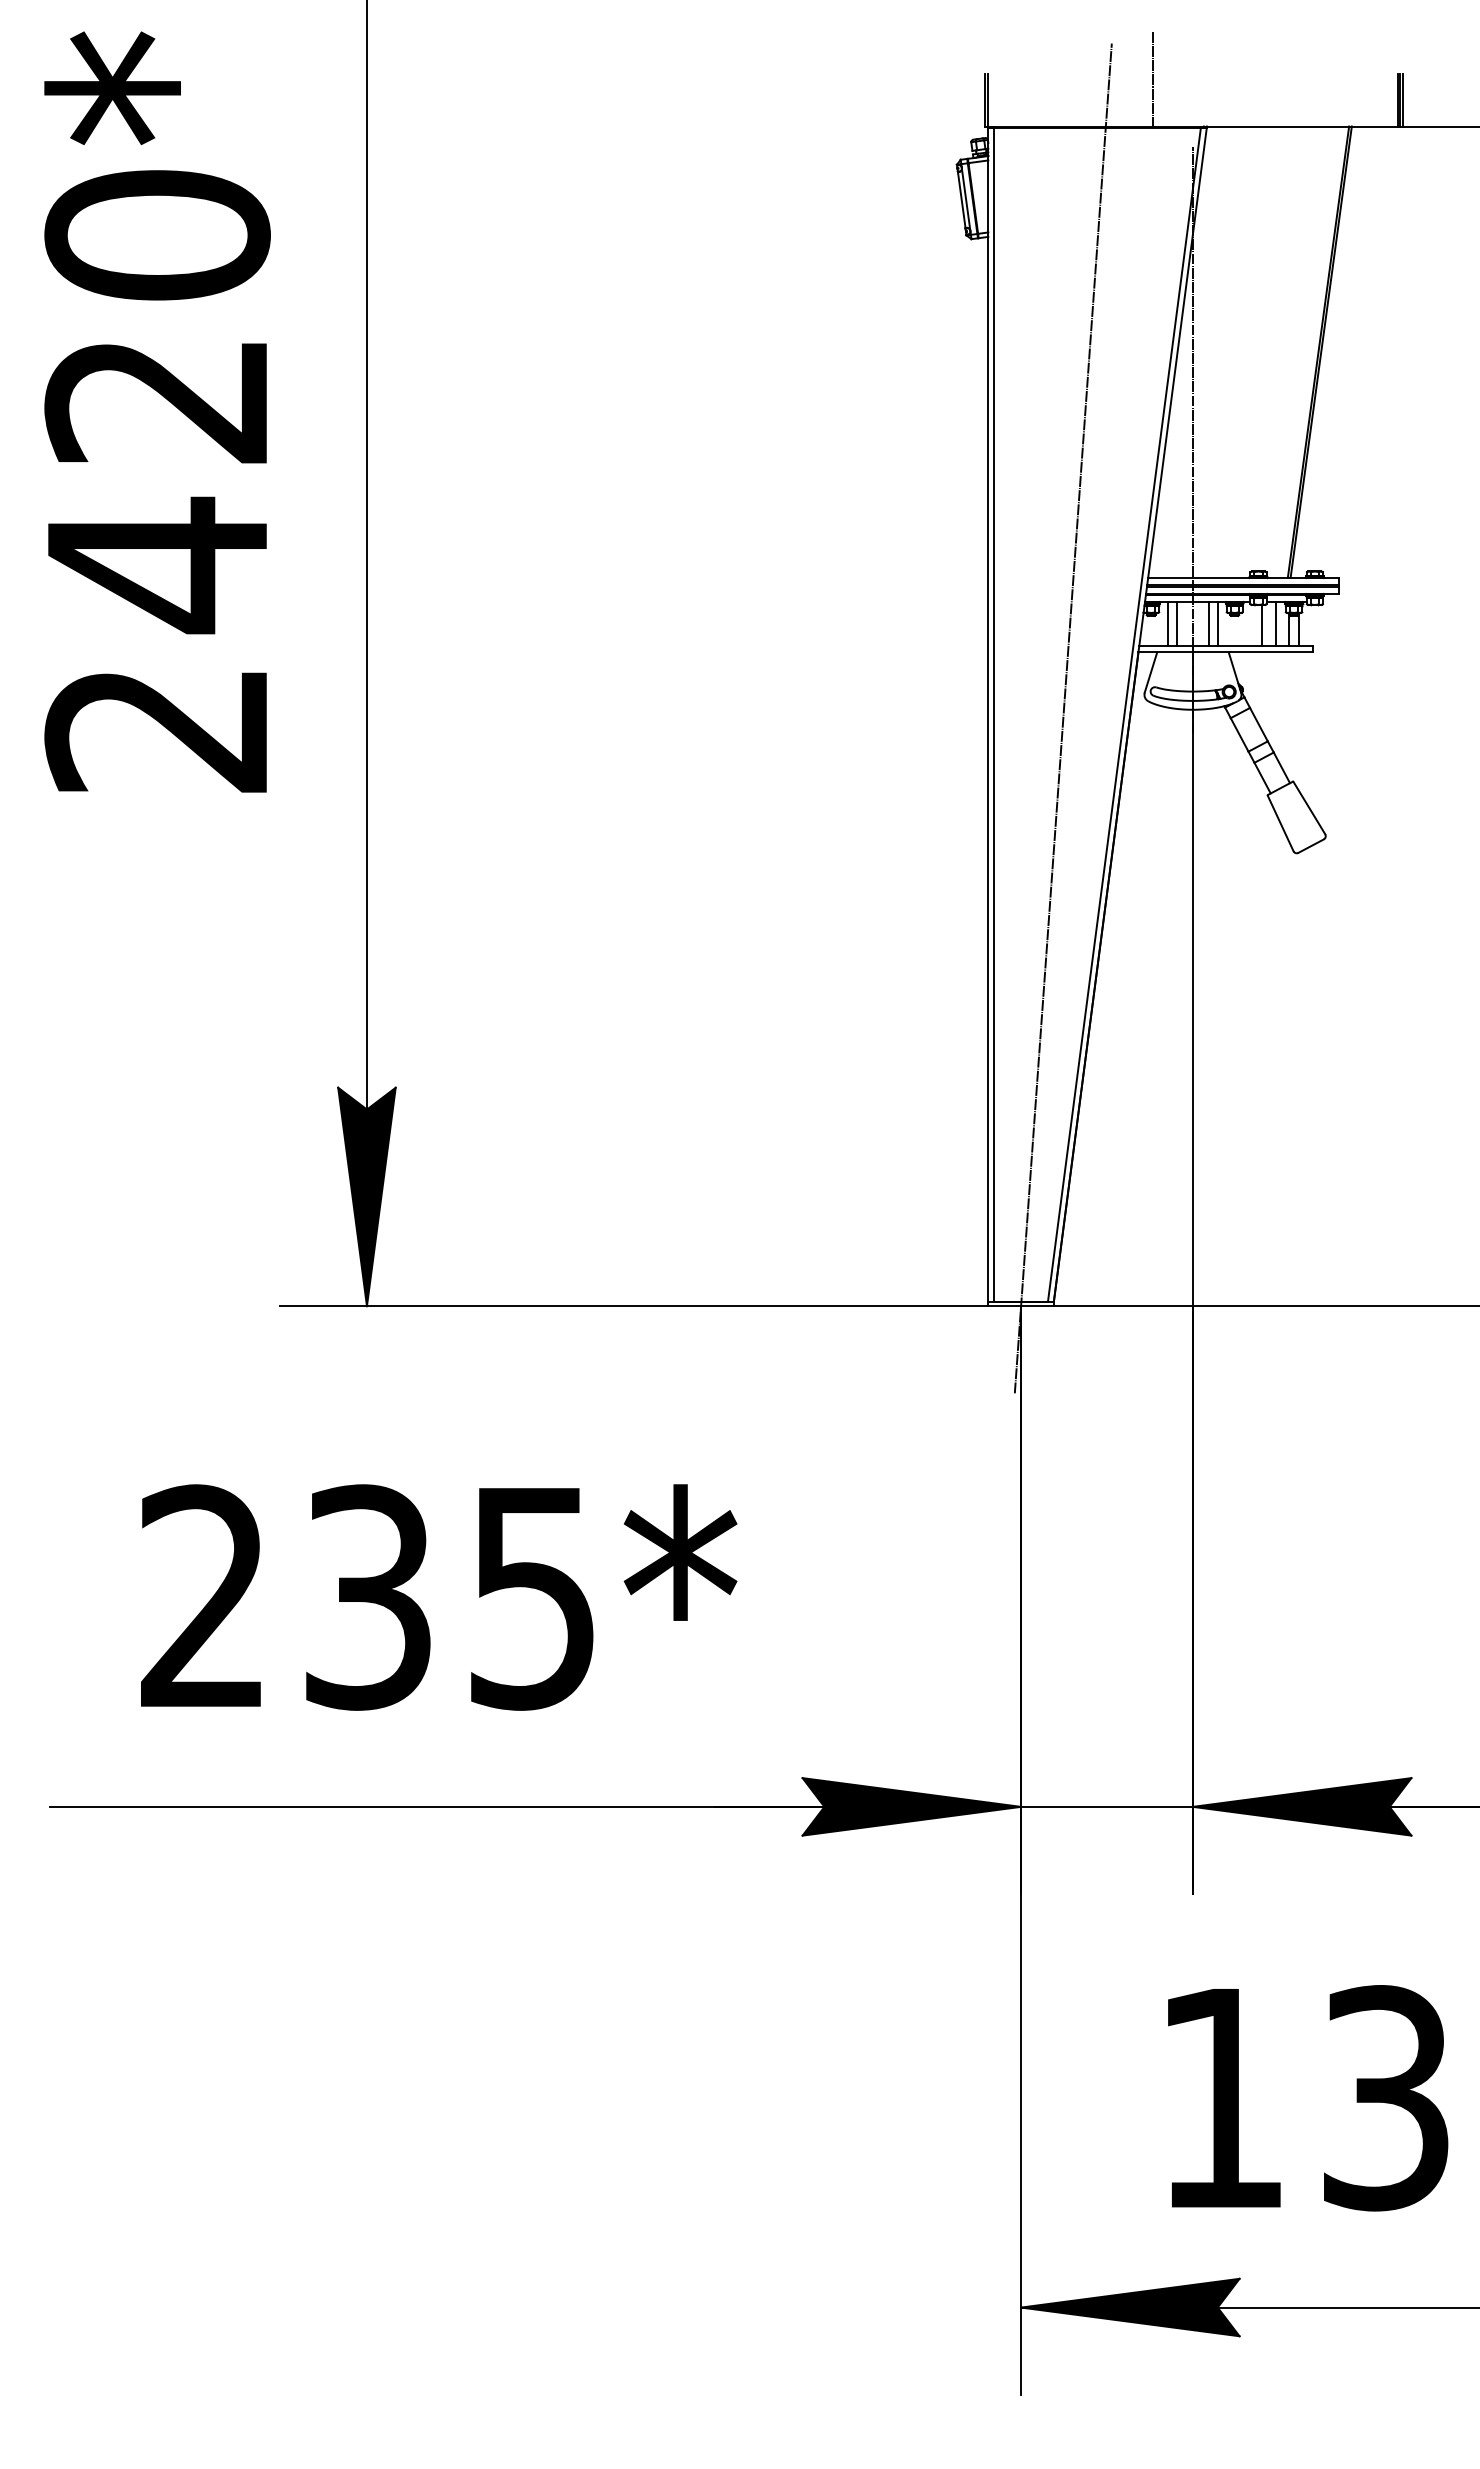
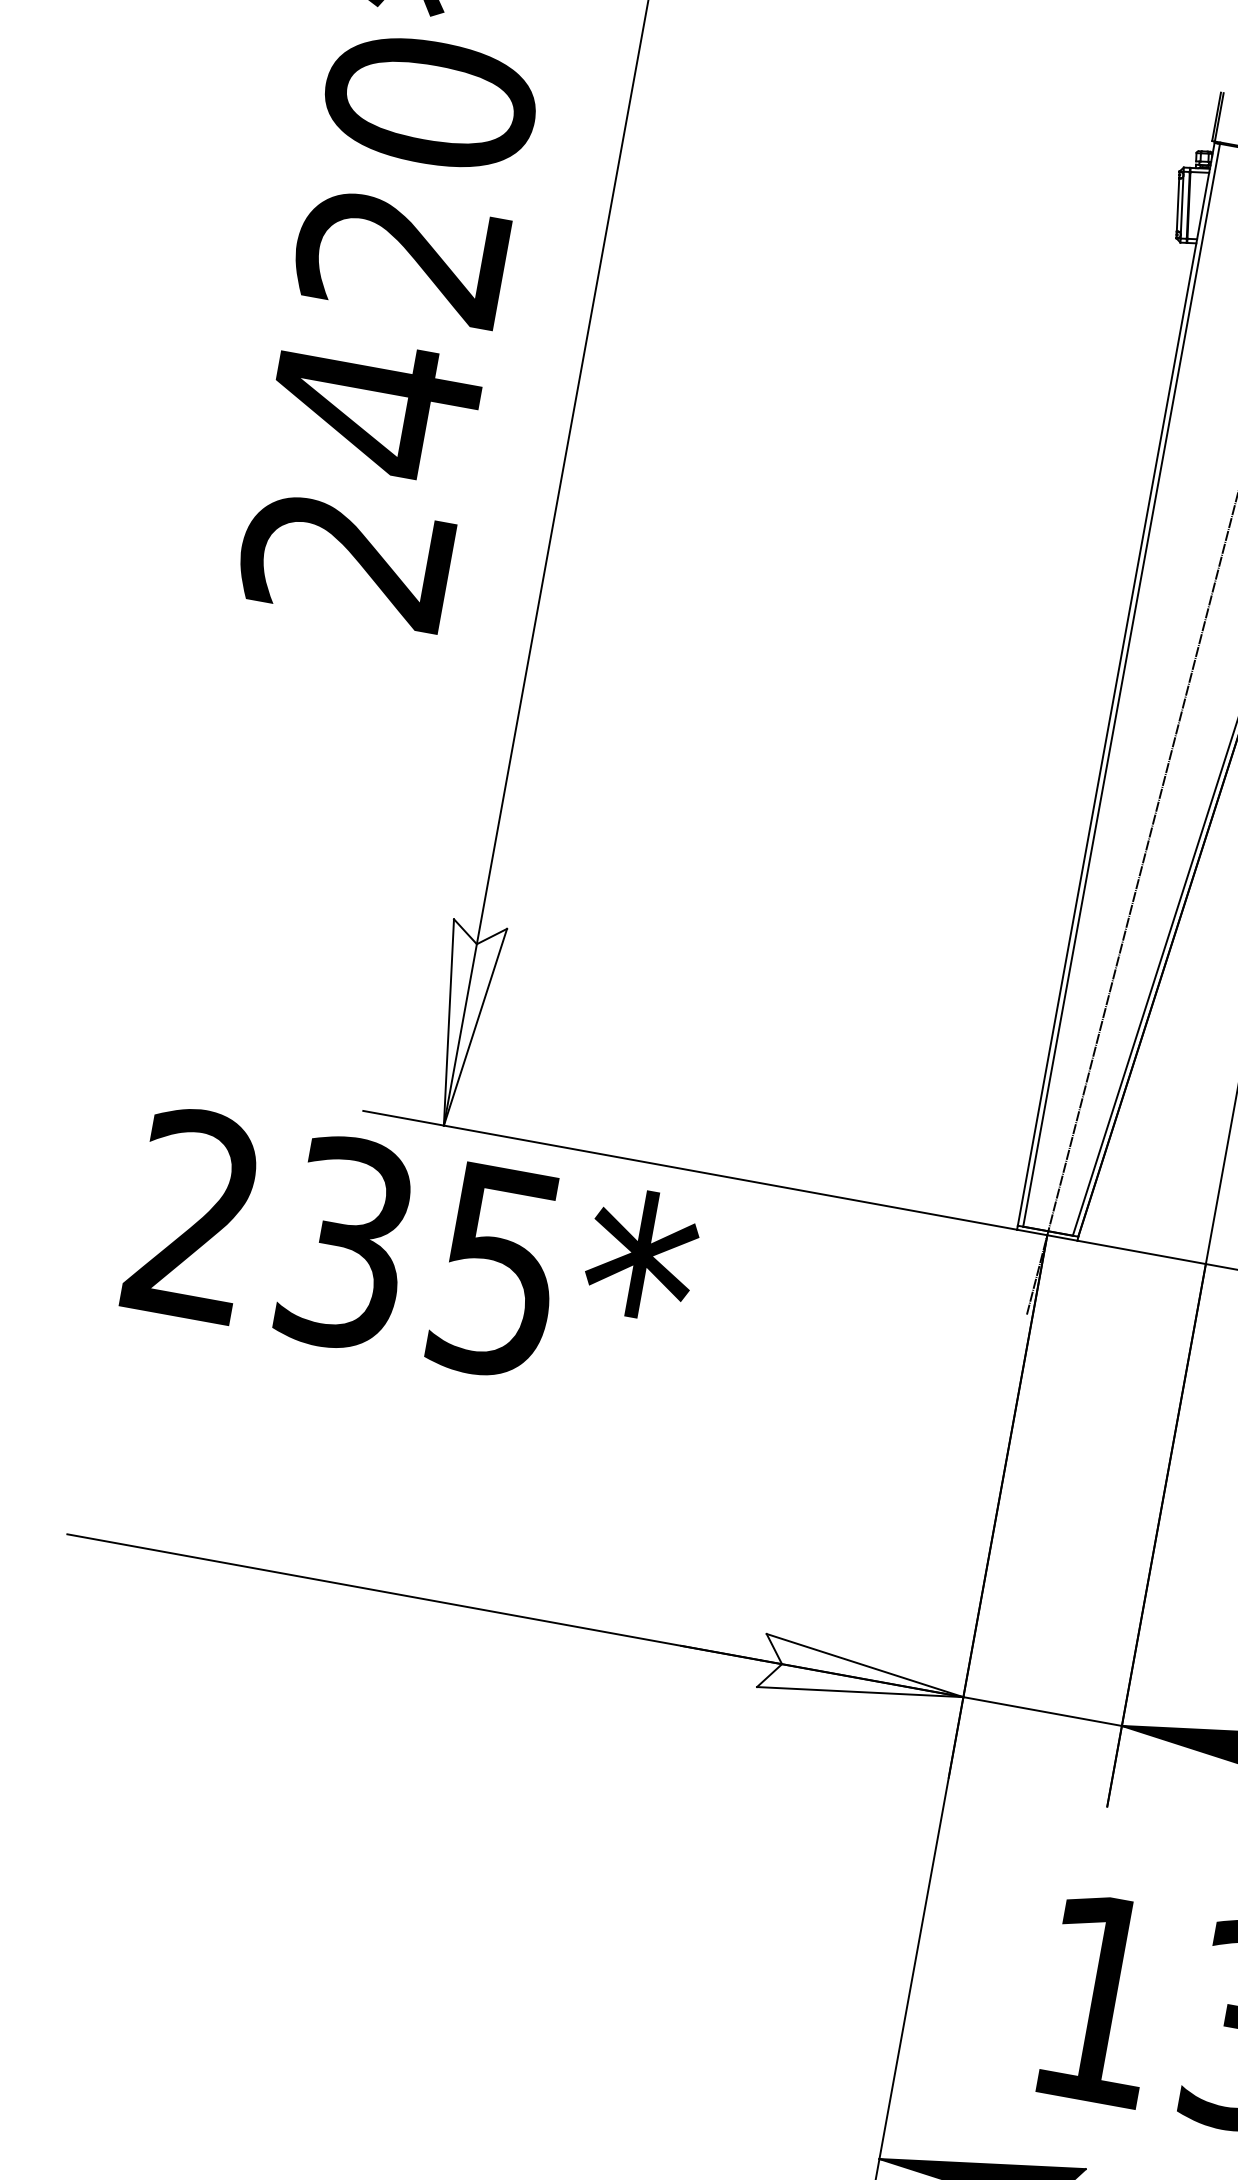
fill: (366, 1196) -> (461, 1024), removed
text: (439, 1597) -> (412, 1255), moved
fill: (911, 1806) -> (862, 1678), removed

